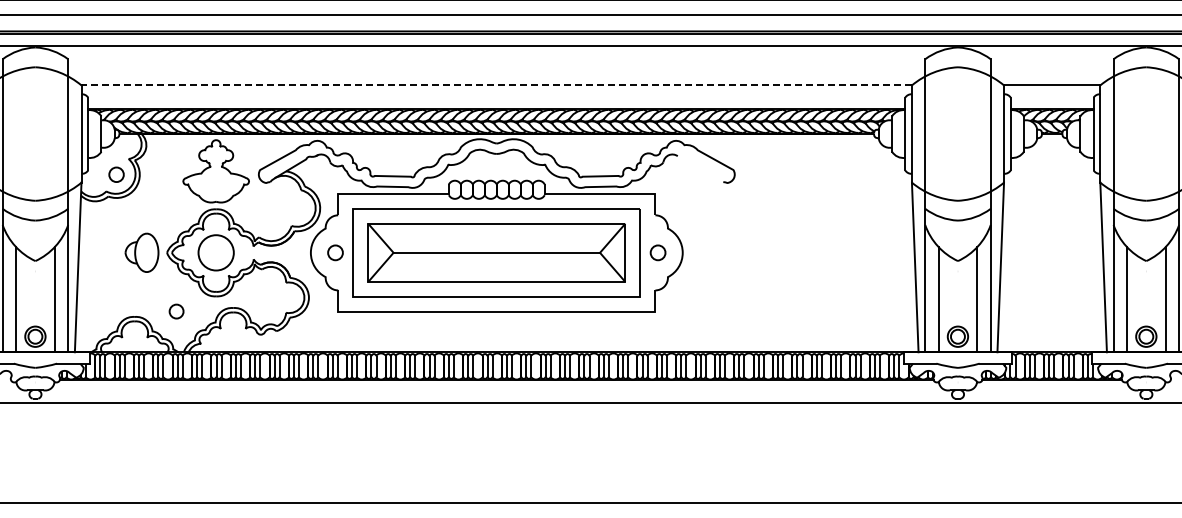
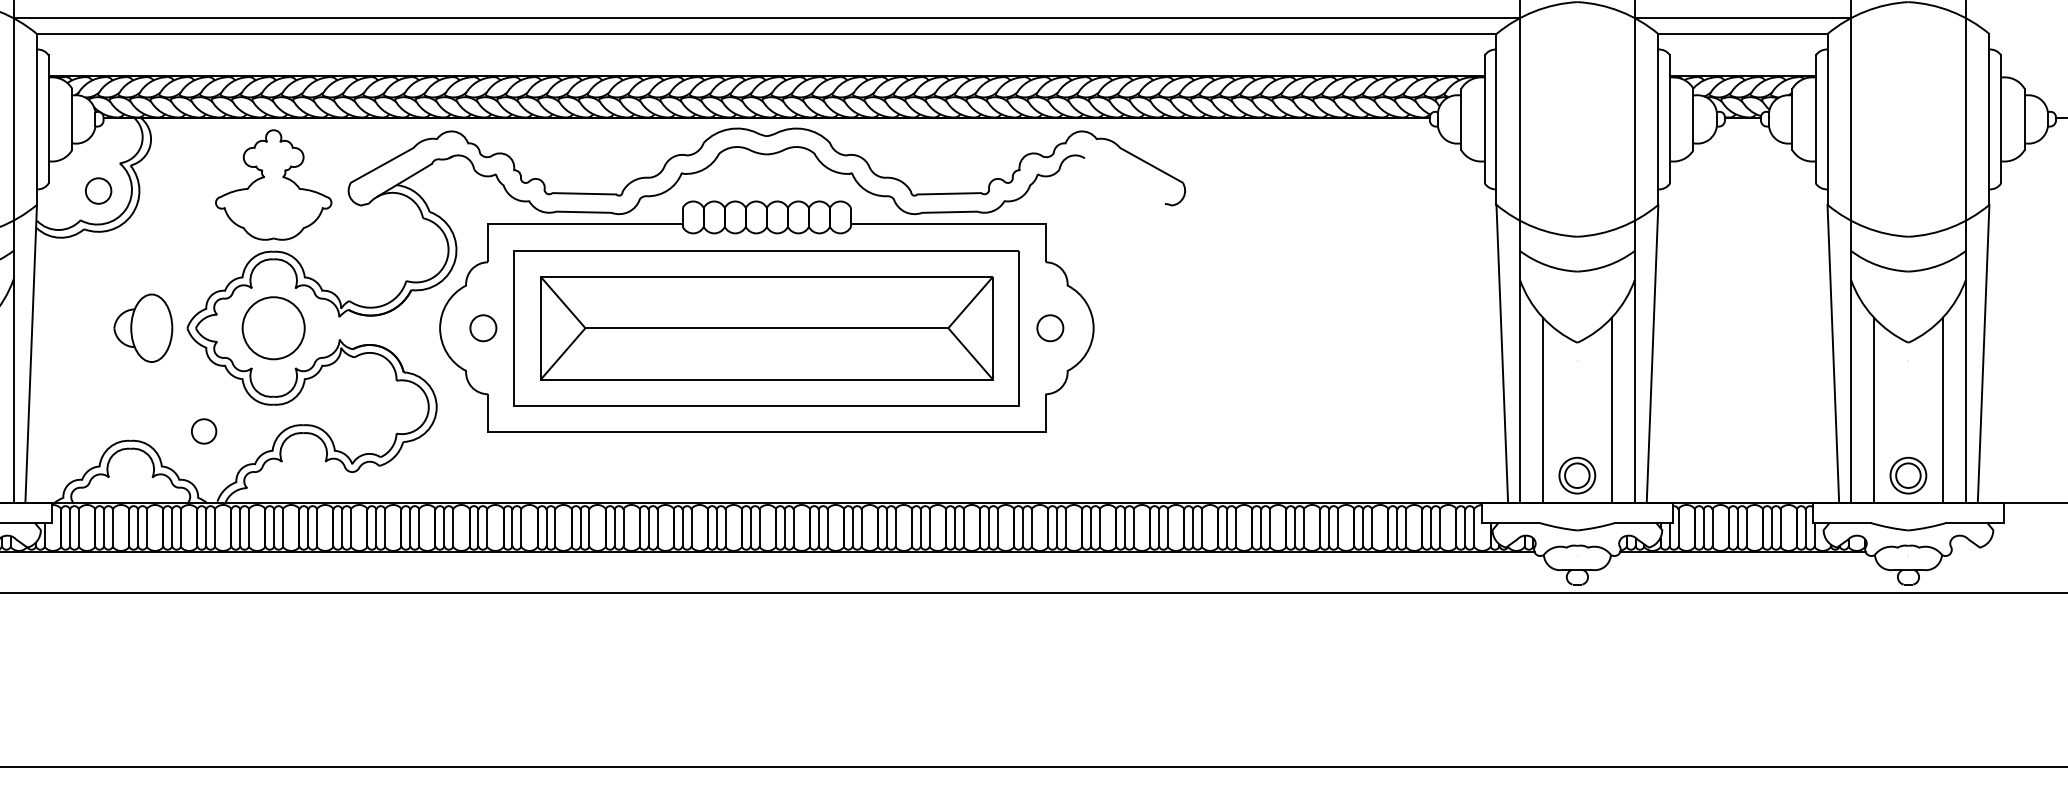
line: (496, 76) -> (766, 18), added
line: (1051, 76) -> (1741, 18), added
line: (496, 85) -> (766, 34), dashed -> solid

